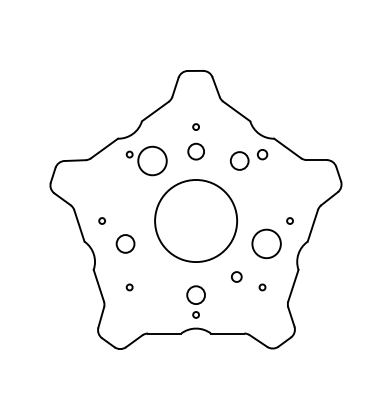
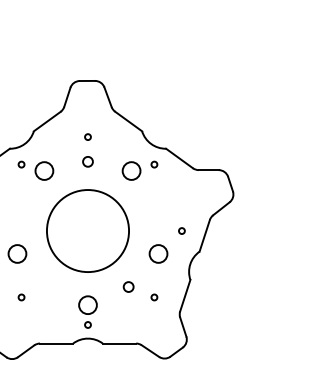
circle: (195, 151) -> (87, 161), size x0.62
circle: (262, 154) -> (154, 164), size x0.62
circle: (152, 160) -> (44, 170), size x0.62
circle: (266, 243) -> (158, 253), size x0.62

